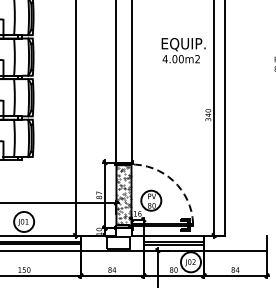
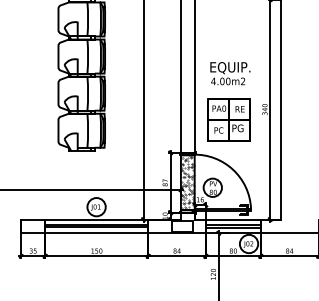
text: (183, 50) -> (230, 73), moved
part: (168, 126) -> (228, 119), added
arc: (173, 180) -> (233, 169), dashed -> solid

